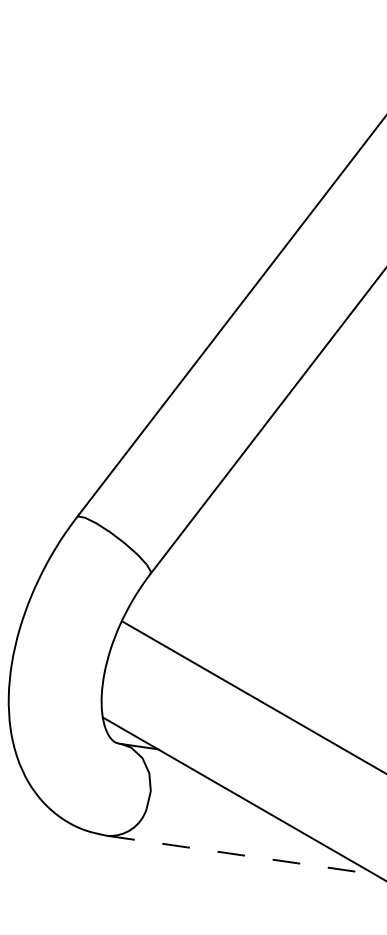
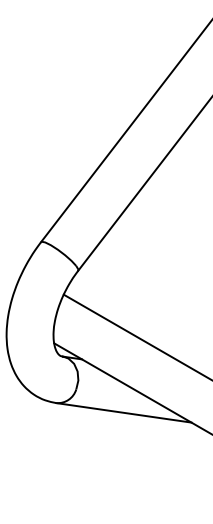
line: (242, 854) -> (124, 412), dashed -> solid

